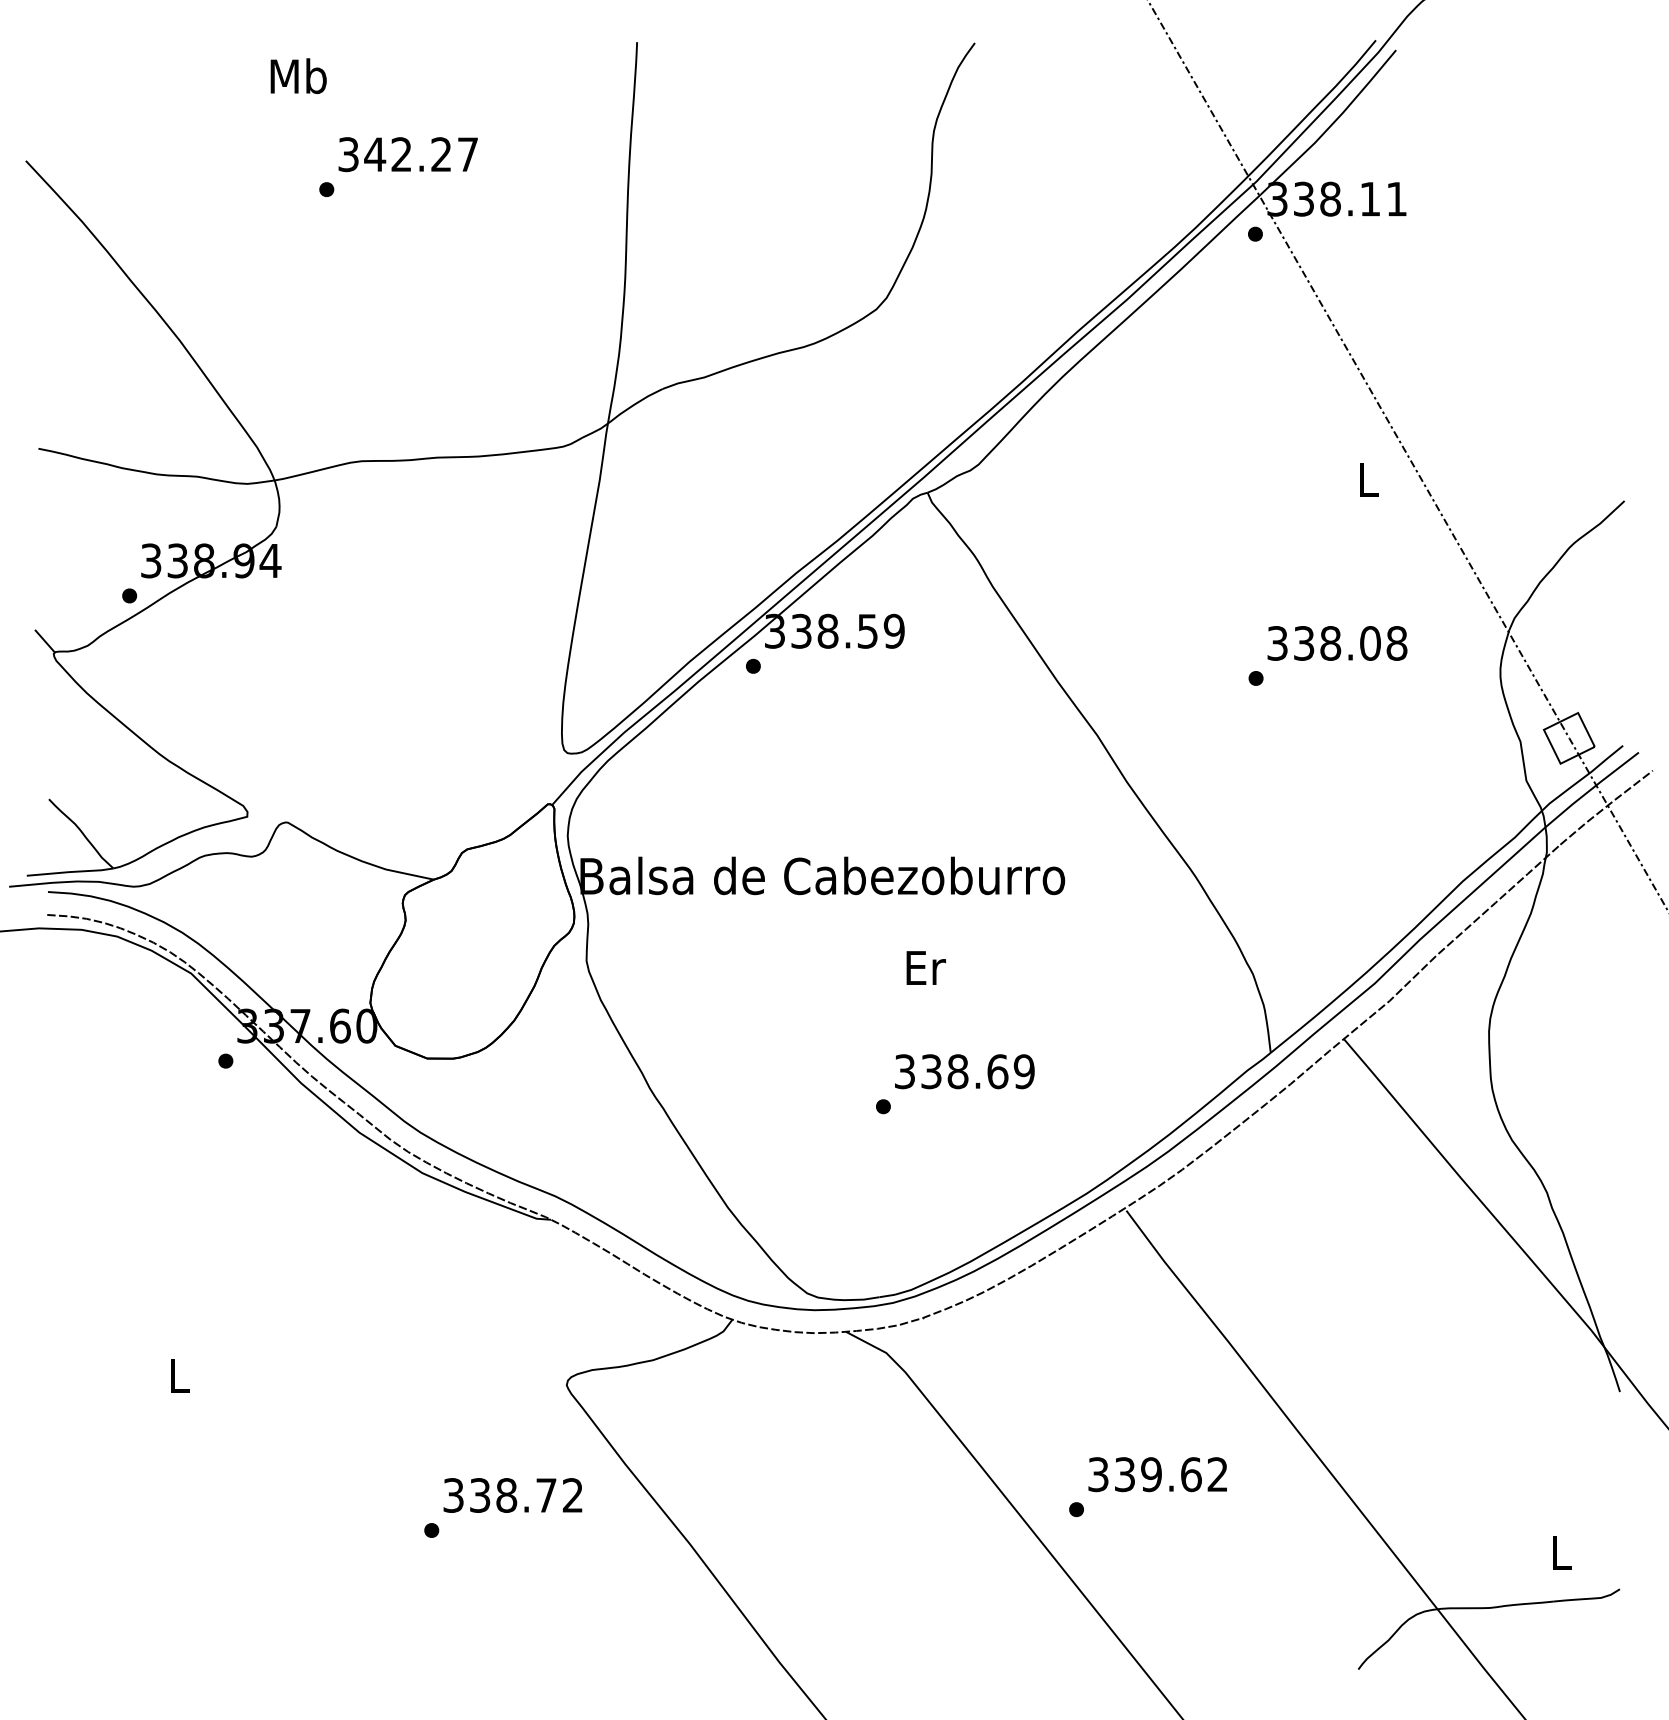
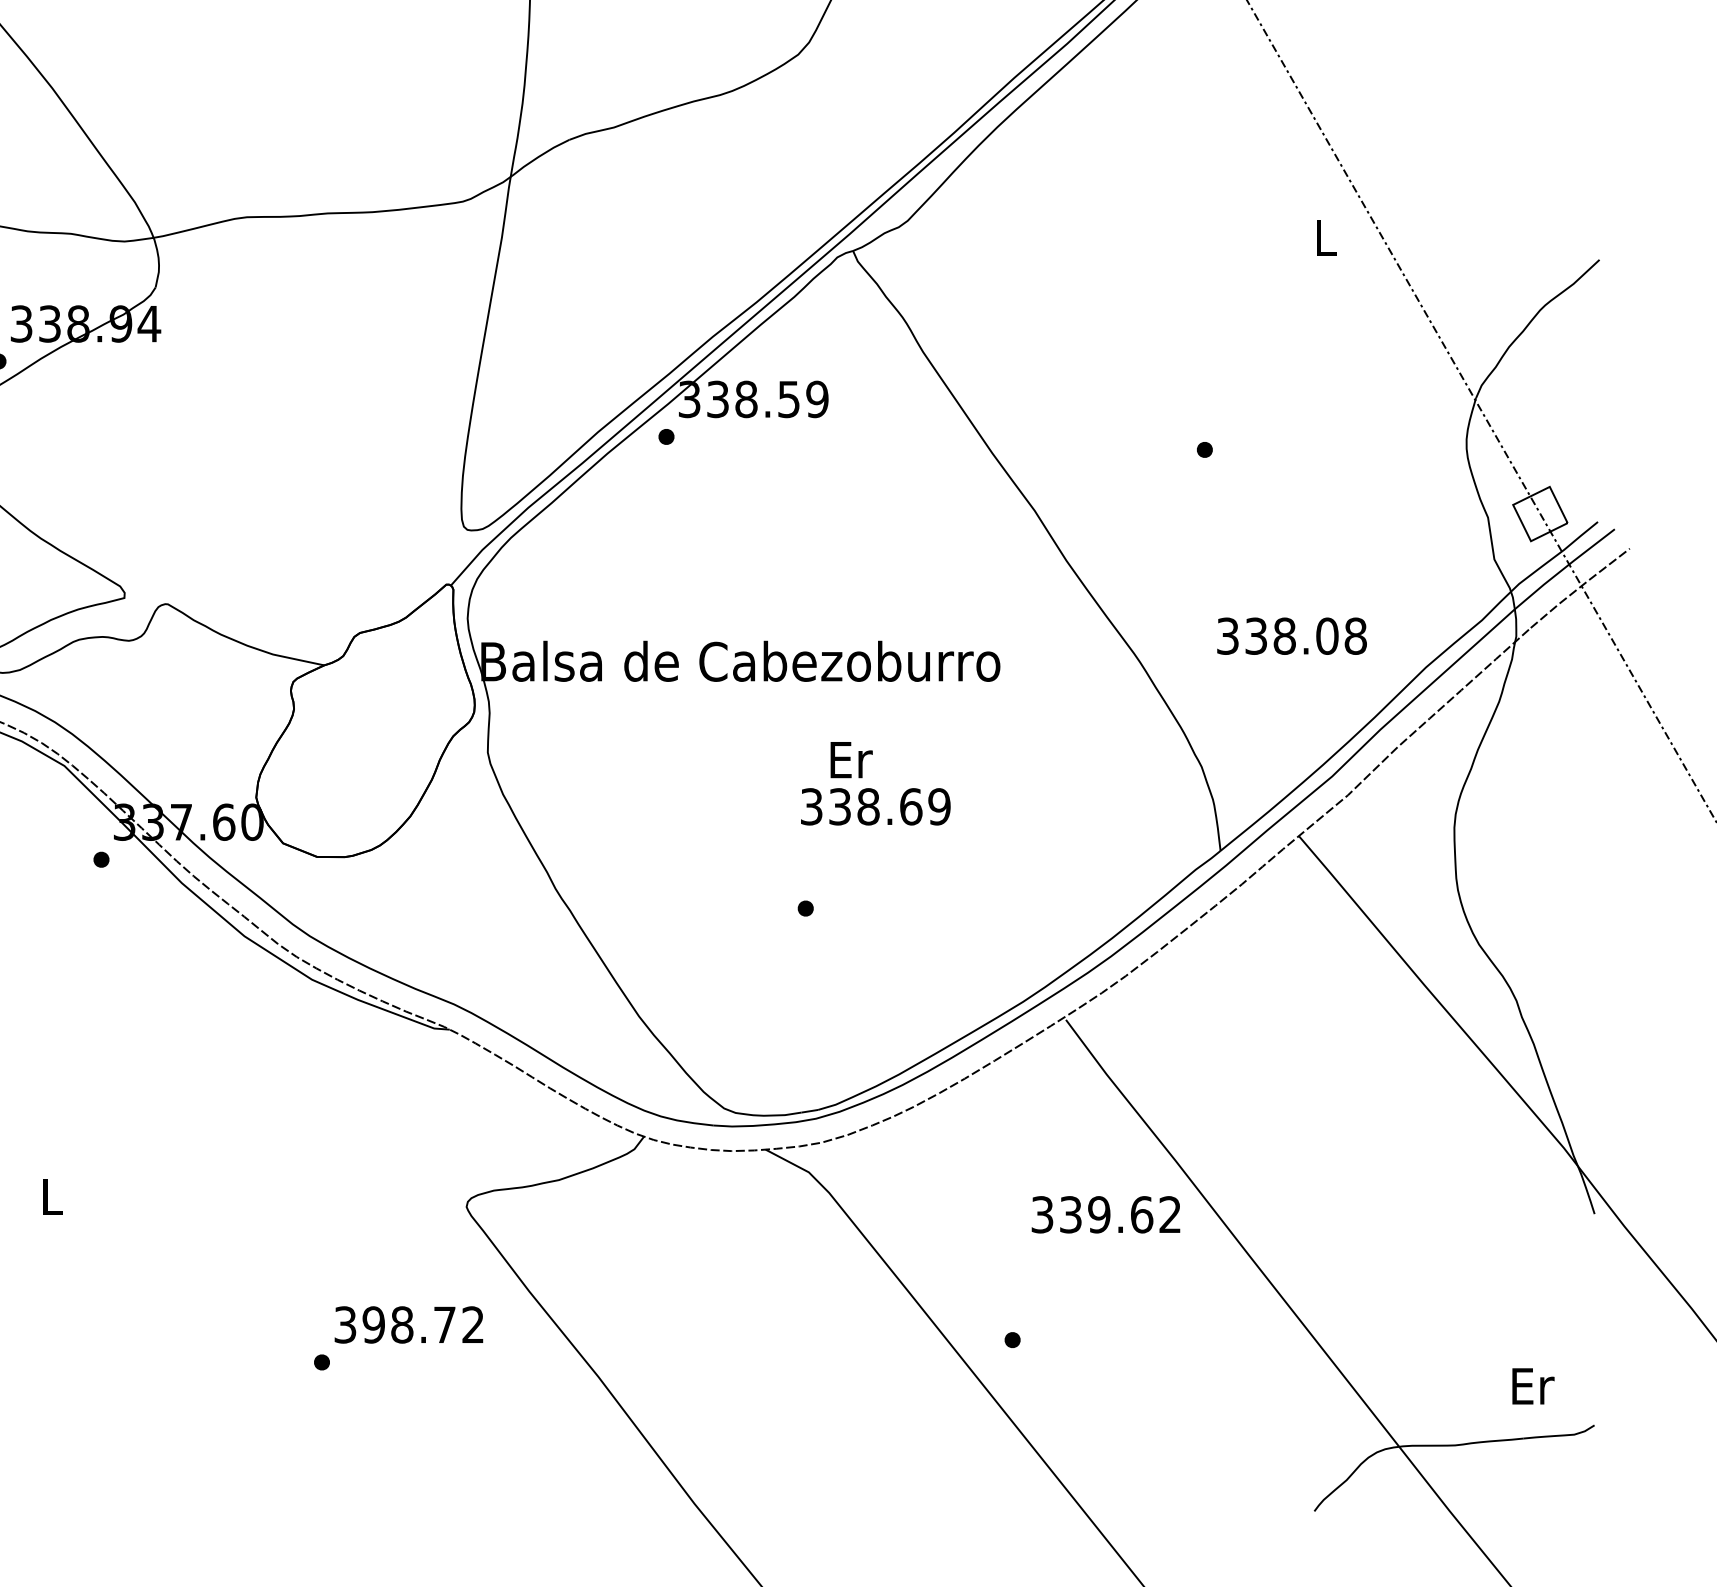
text: (1337, 643) -> (1292, 636), moved
text: (964, 1071) -> (875, 806), moved
text: (1157, 1474) -> (1105, 1214), moved
text: (479, 1495) -> (373, 1324), 338.72 -> 398.72
text: (1562, 1552) -> (1533, 1385), L -> Er

